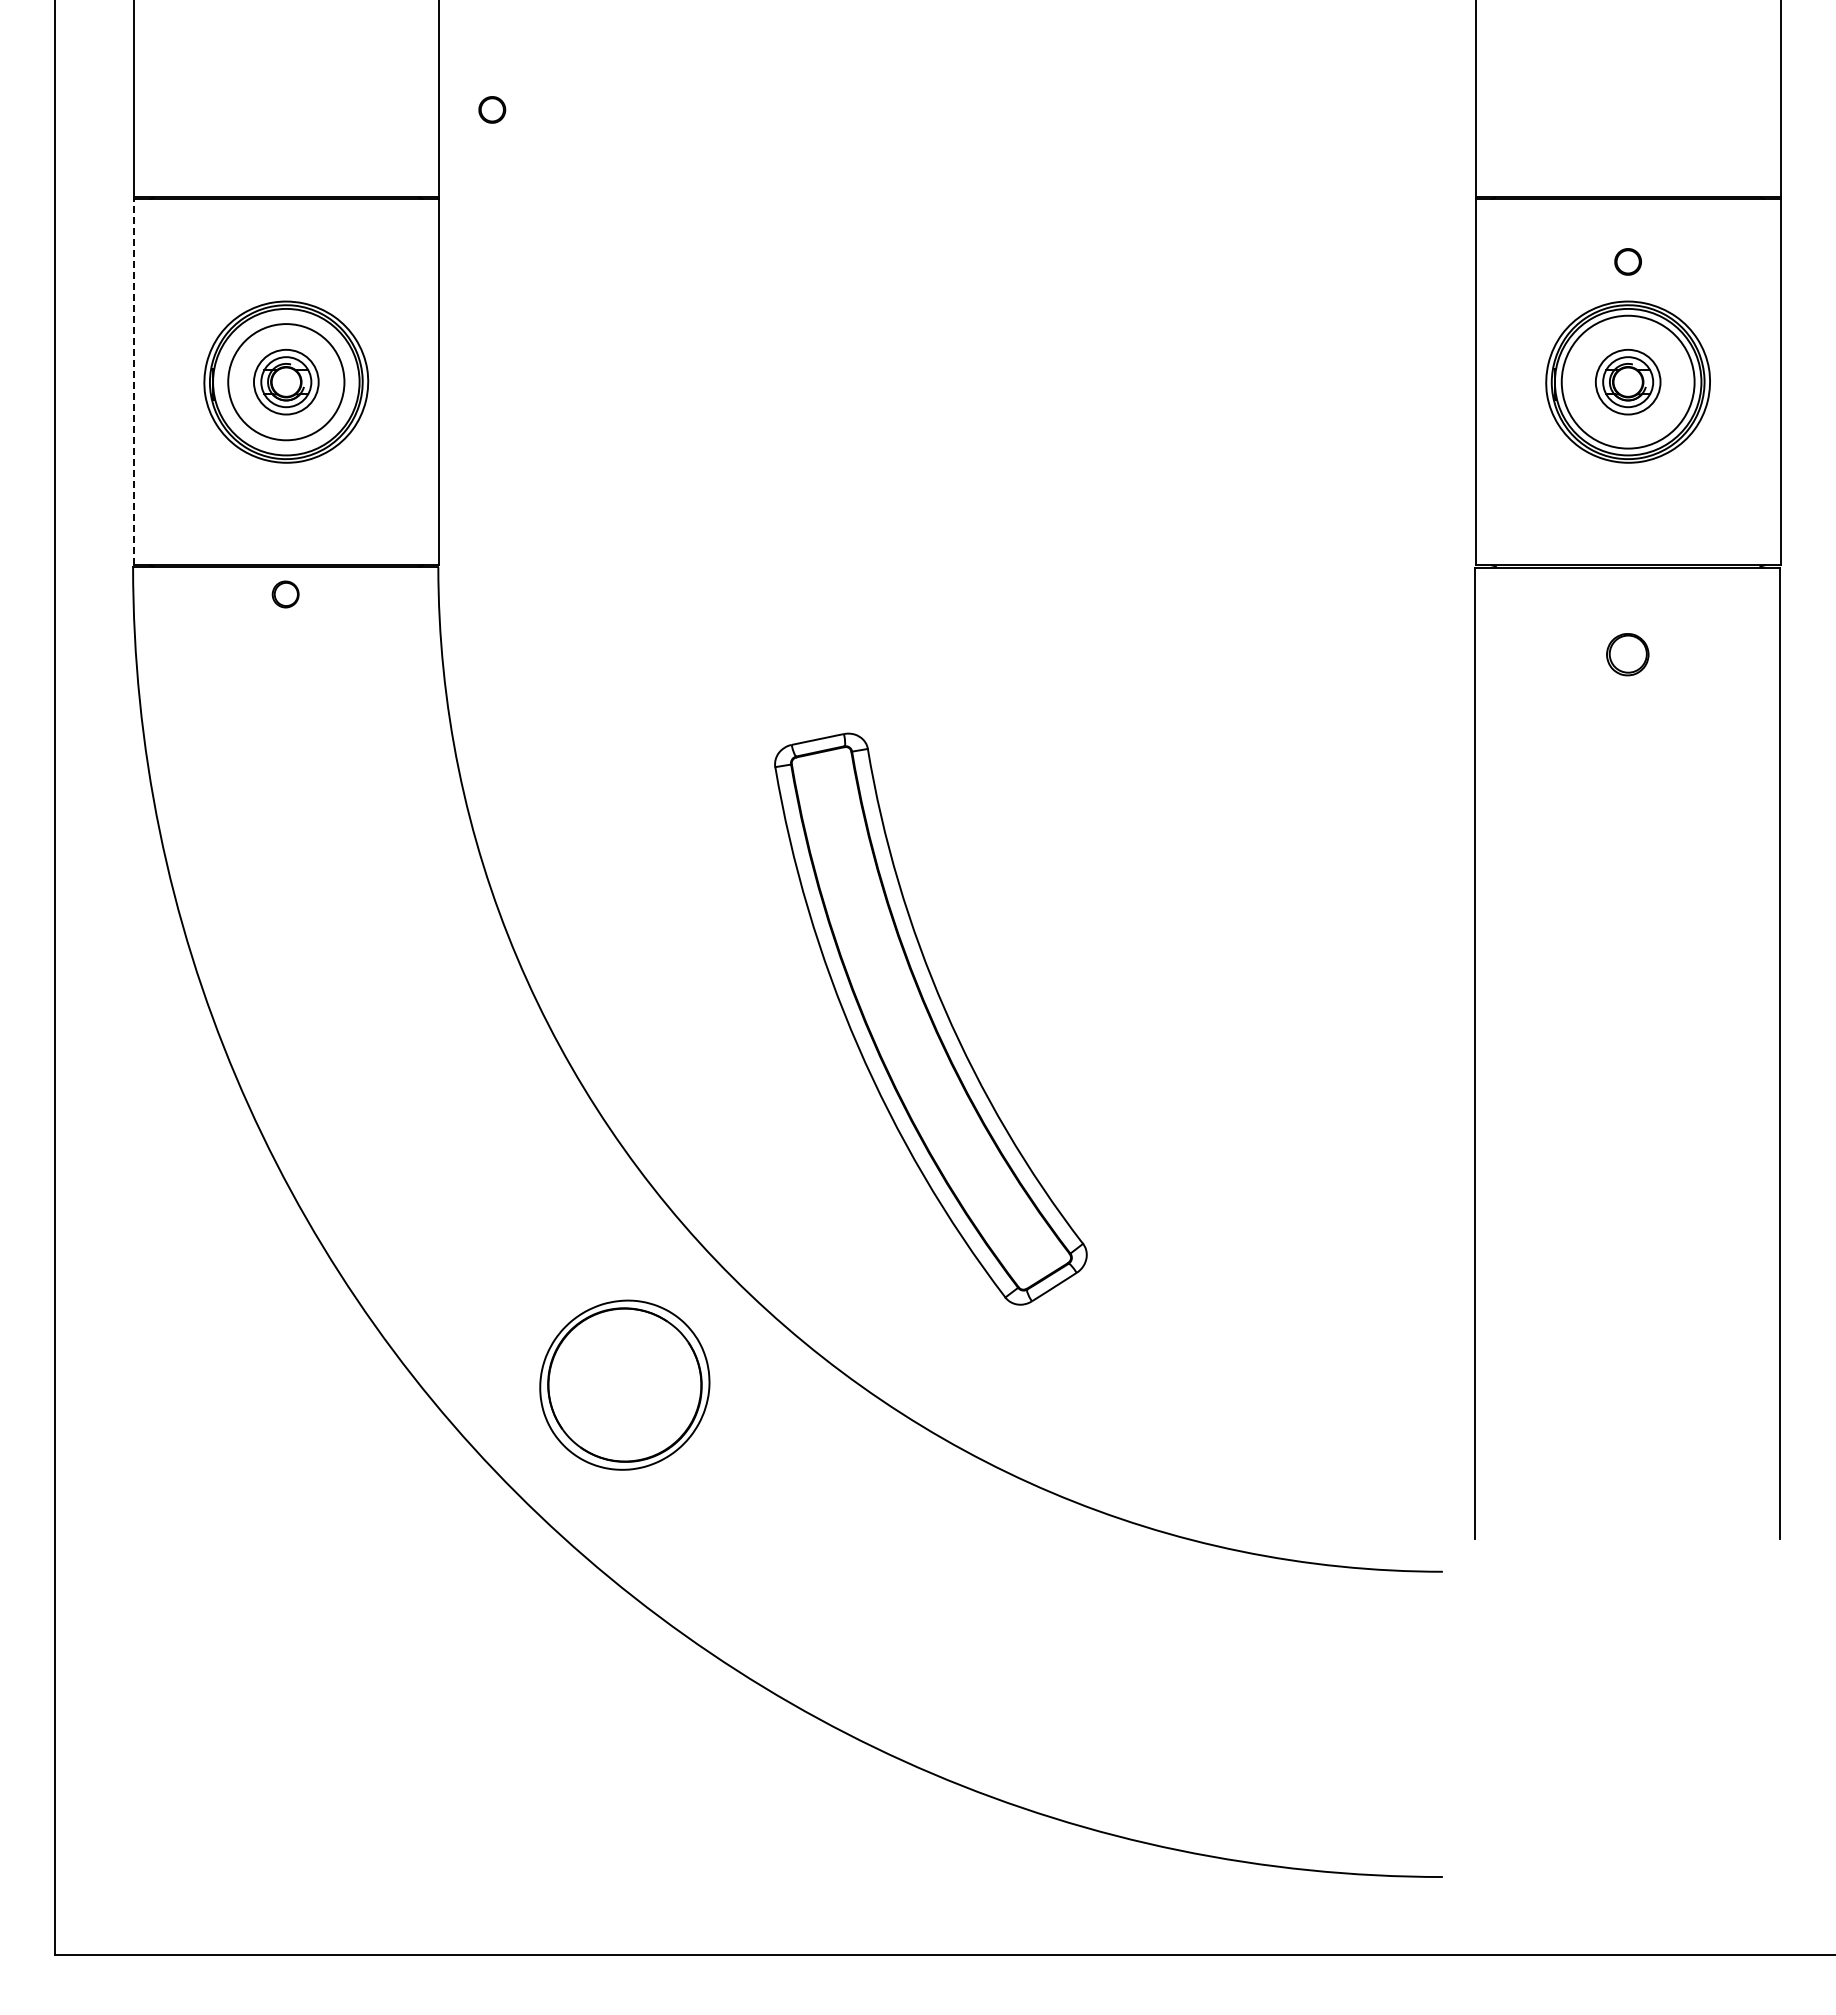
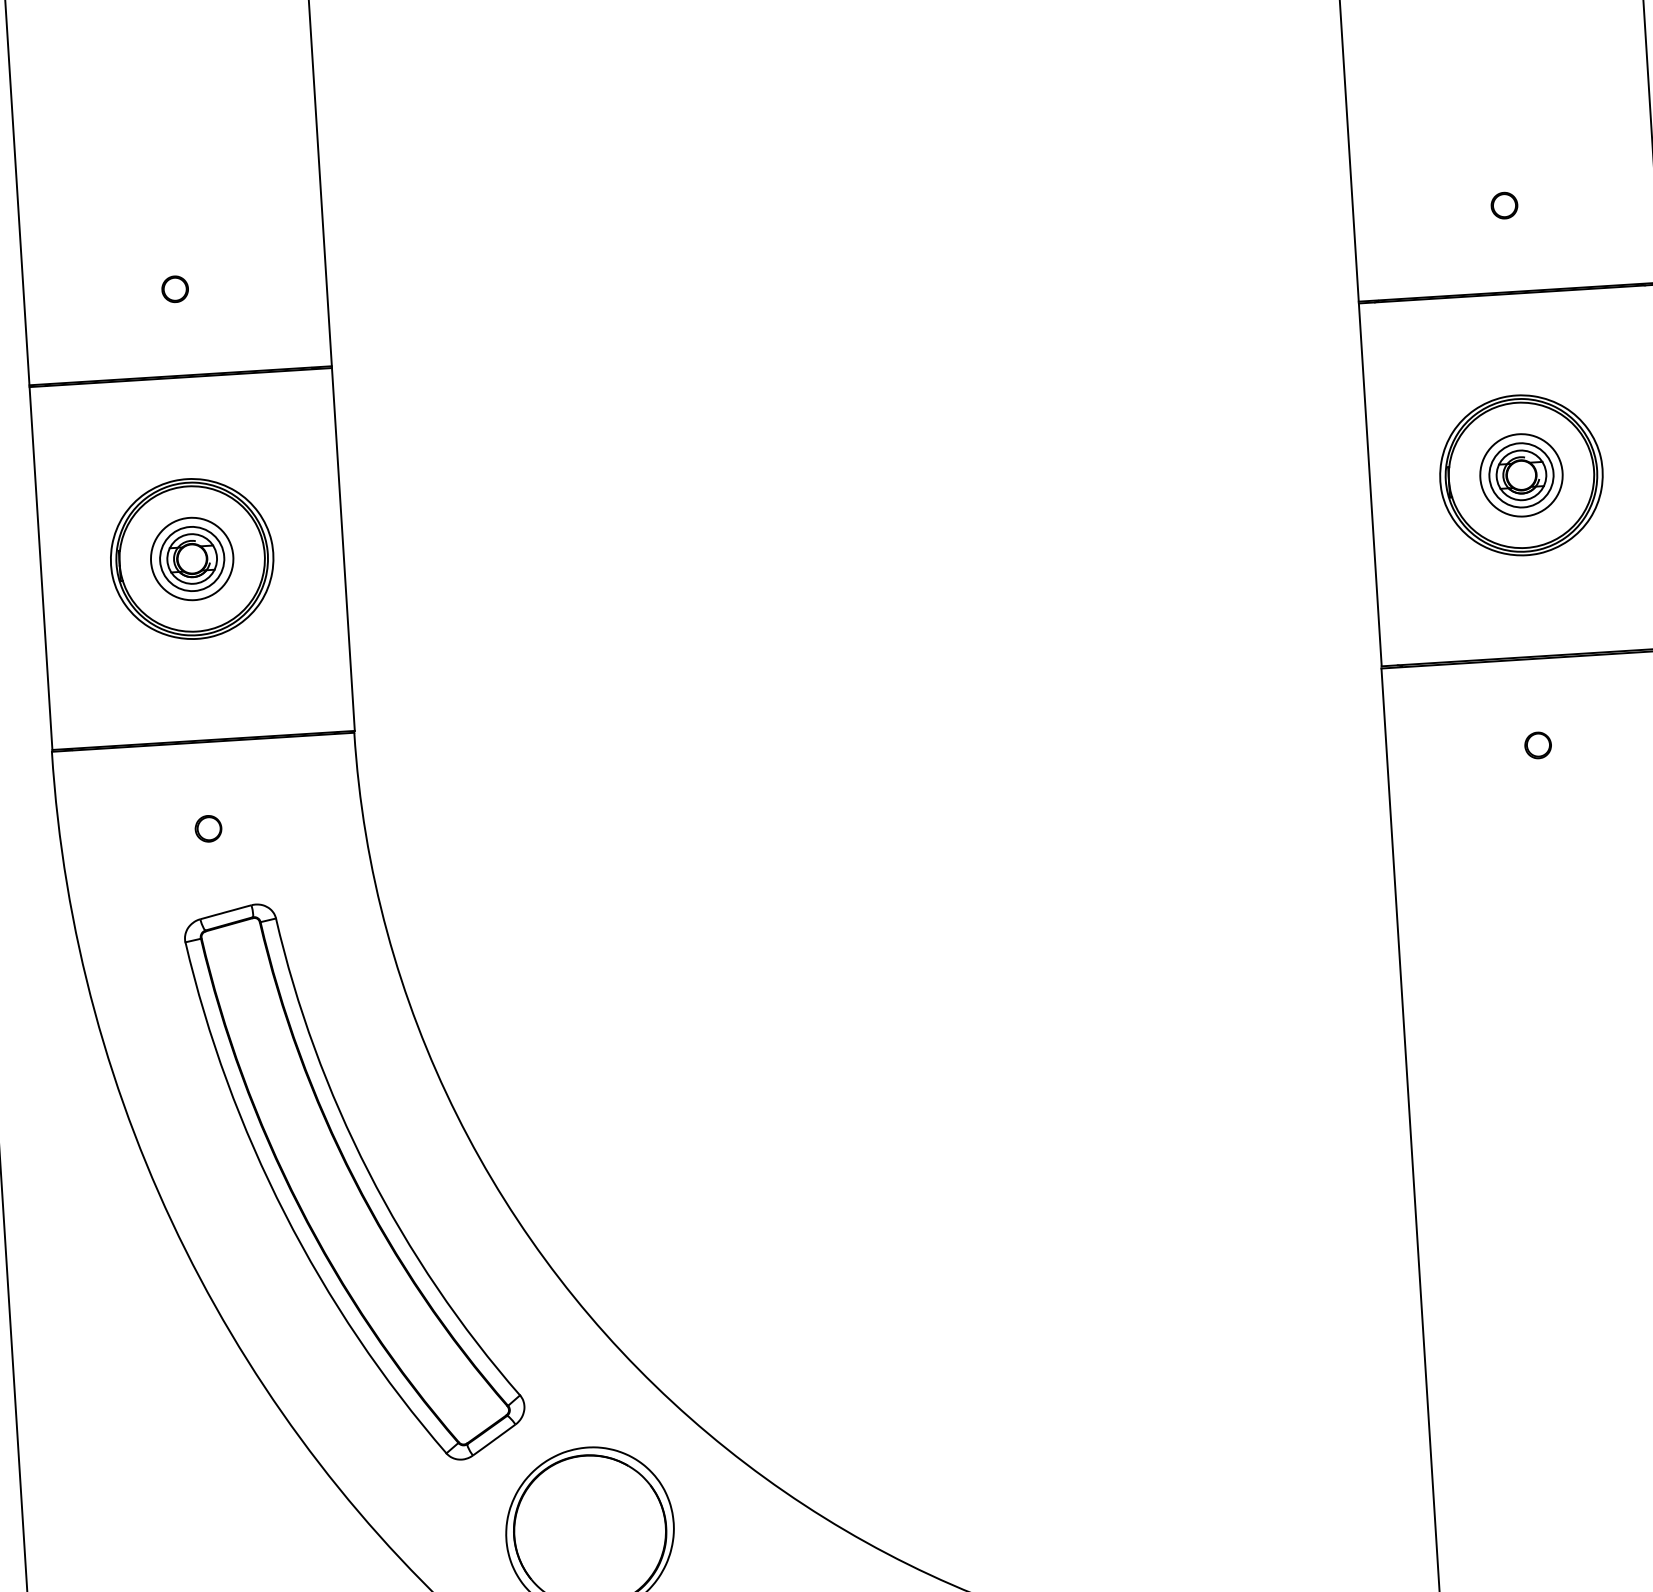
part: (492, 109) -> (175, 288), moved
part: (1627, 261) -> (1503, 205), moved
line: (133, 381) -> (40, 567), dashed -> solid
circle: (285, 381) -> (191, 558), size x0.71
circle: (1627, 381) -> (1520, 474), size x0.62
part: (285, 594) -> (208, 828), moved
part: (1627, 654) -> (1537, 745), size x0.62
part: (930, 1018) -> (354, 1181), moved

